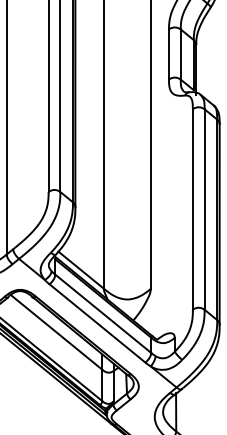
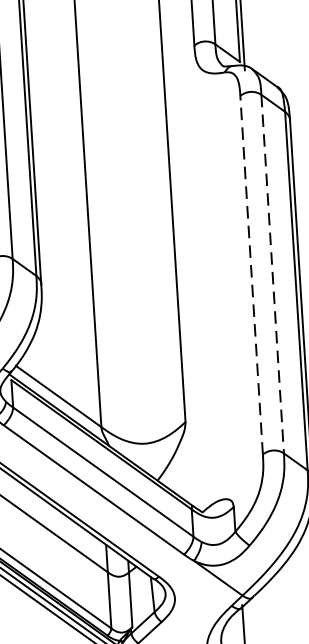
line: (192, 208) -> (250, 273), solid -> dashed
line: (204, 210) -> (272, 275), solid -> dashed

